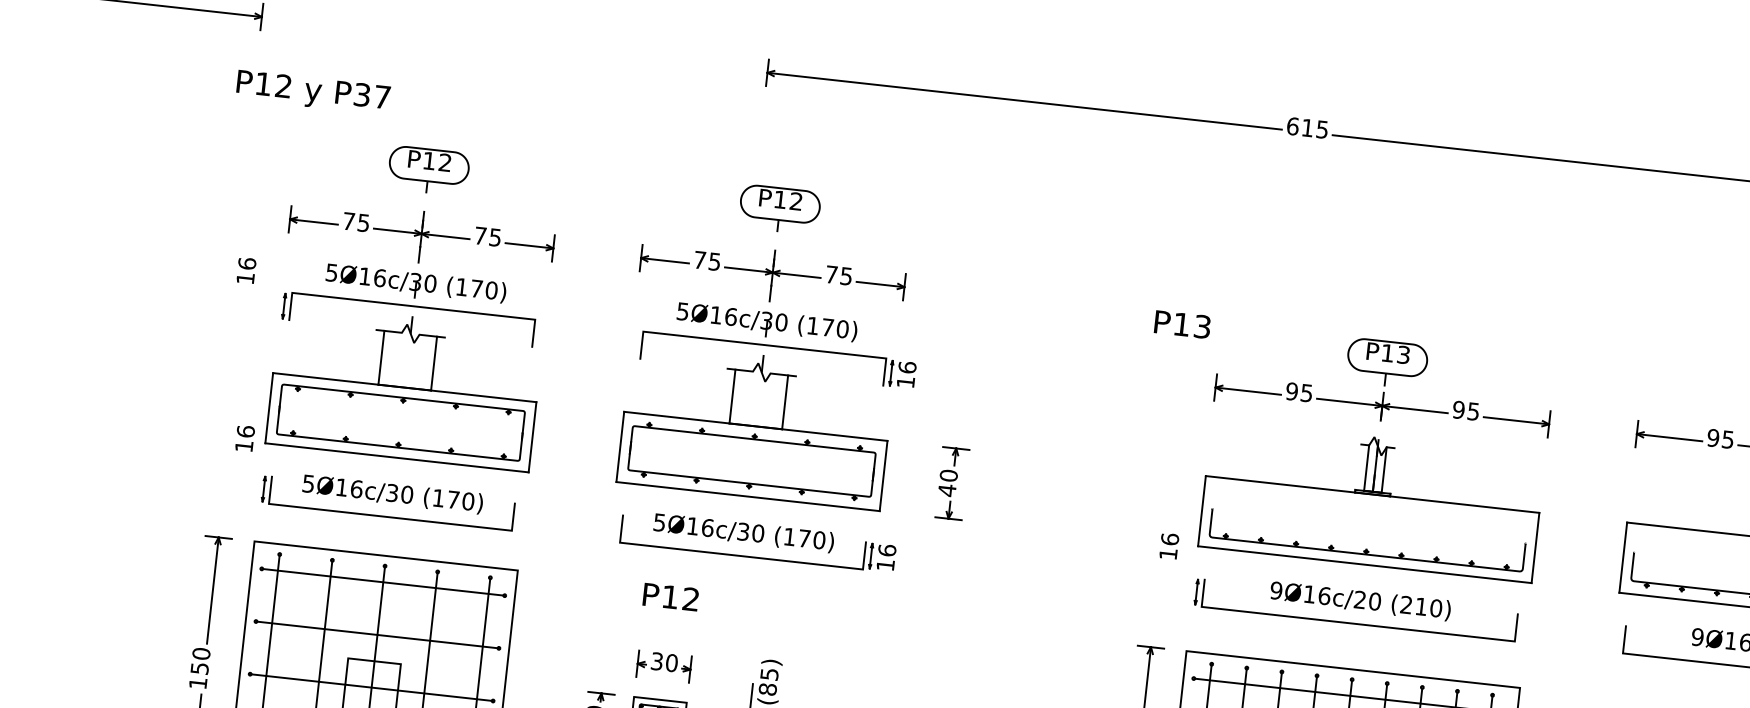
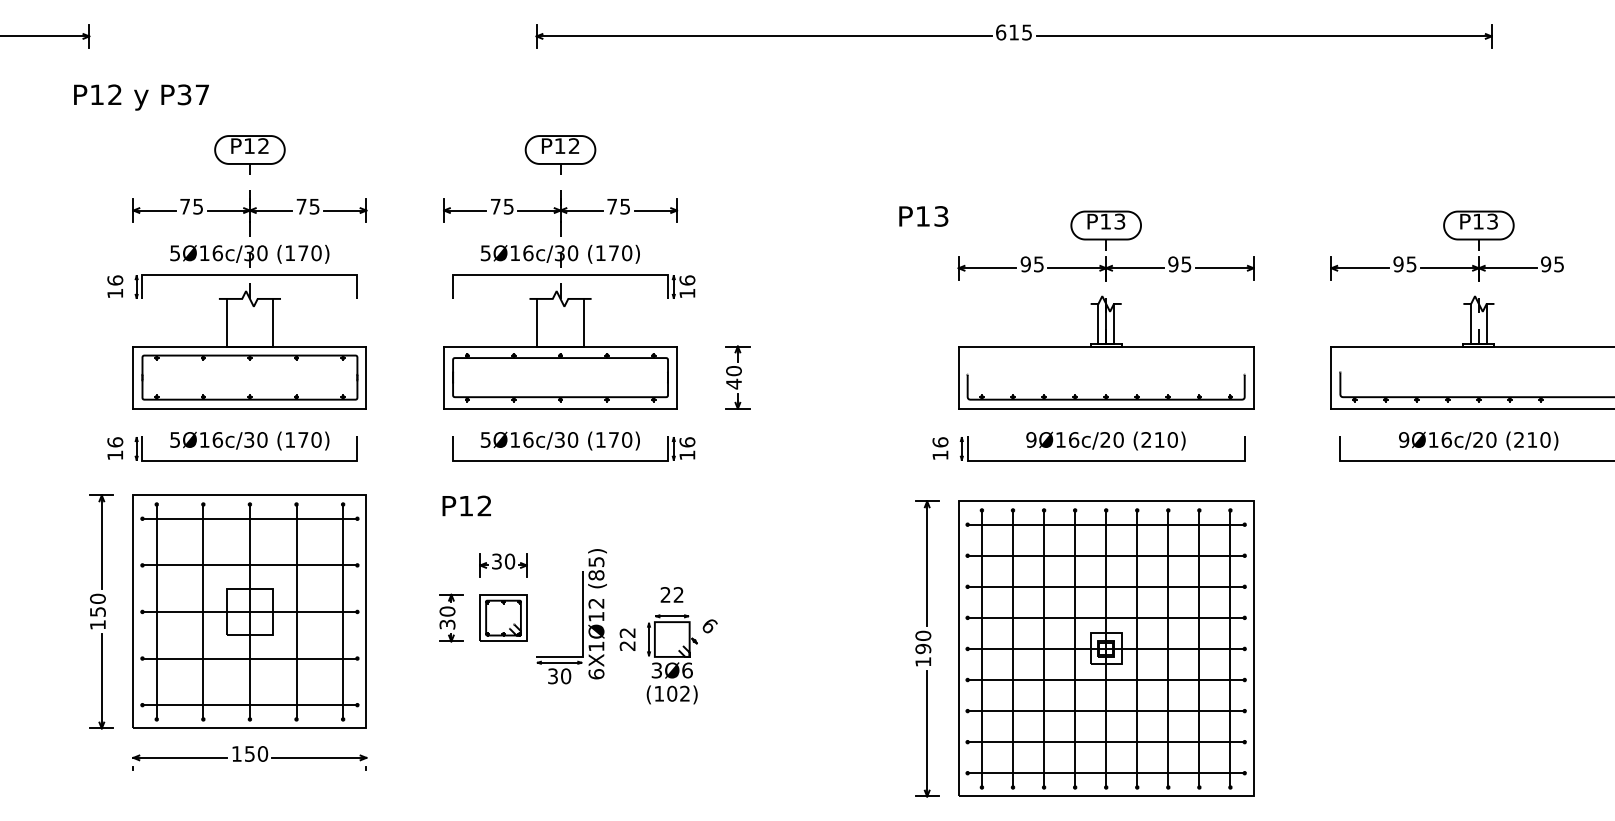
text: (246, 270) -> (115, 286), moved
text: (245, 438) -> (115, 448), moved
text: (1169, 546) -> (940, 448), moved
text: (670, 596) -> (466, 505), moved

